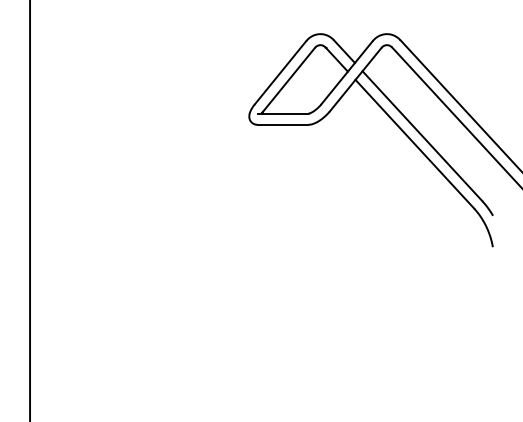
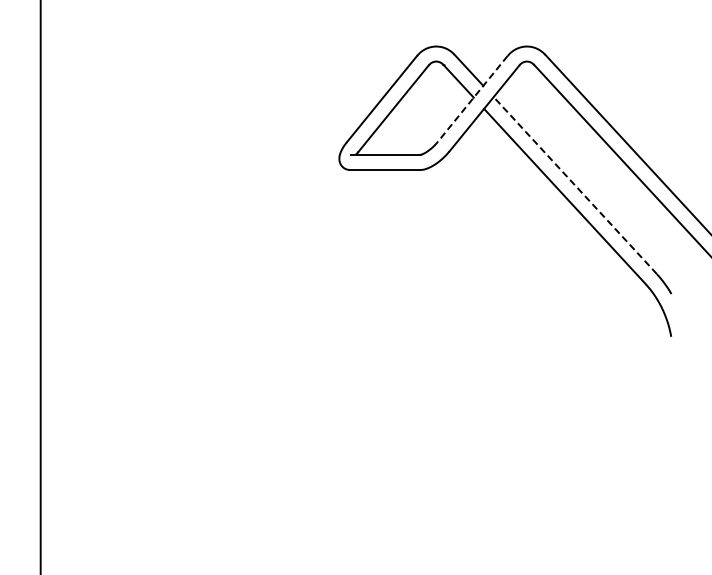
line: (347, 73) -> (472, 99), solid -> dashed
line: (421, 136) -> (574, 185), solid -> dashed

